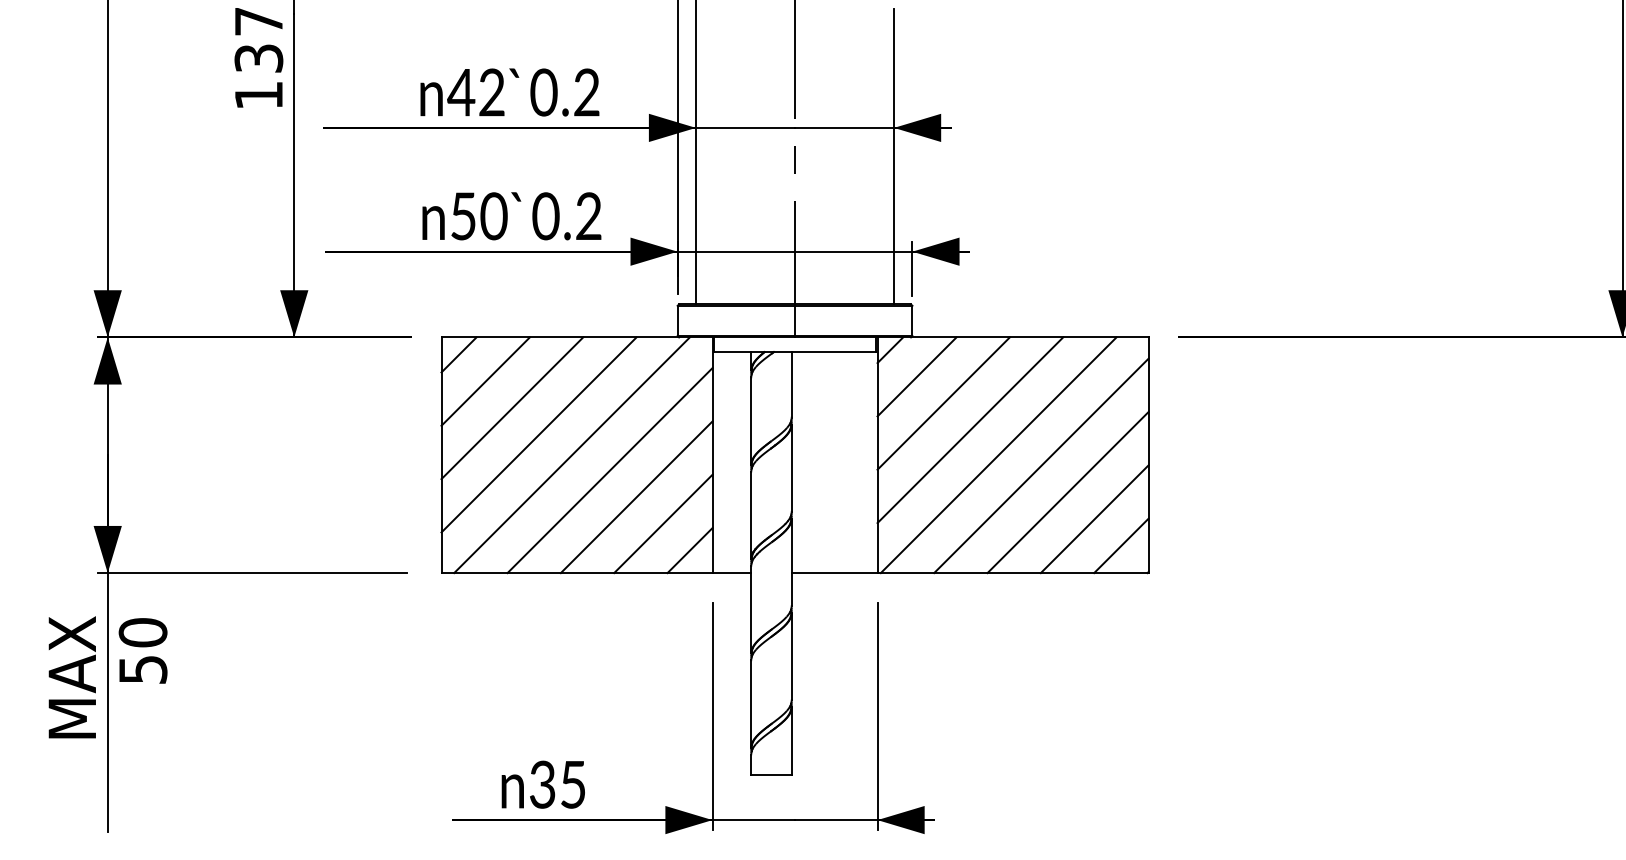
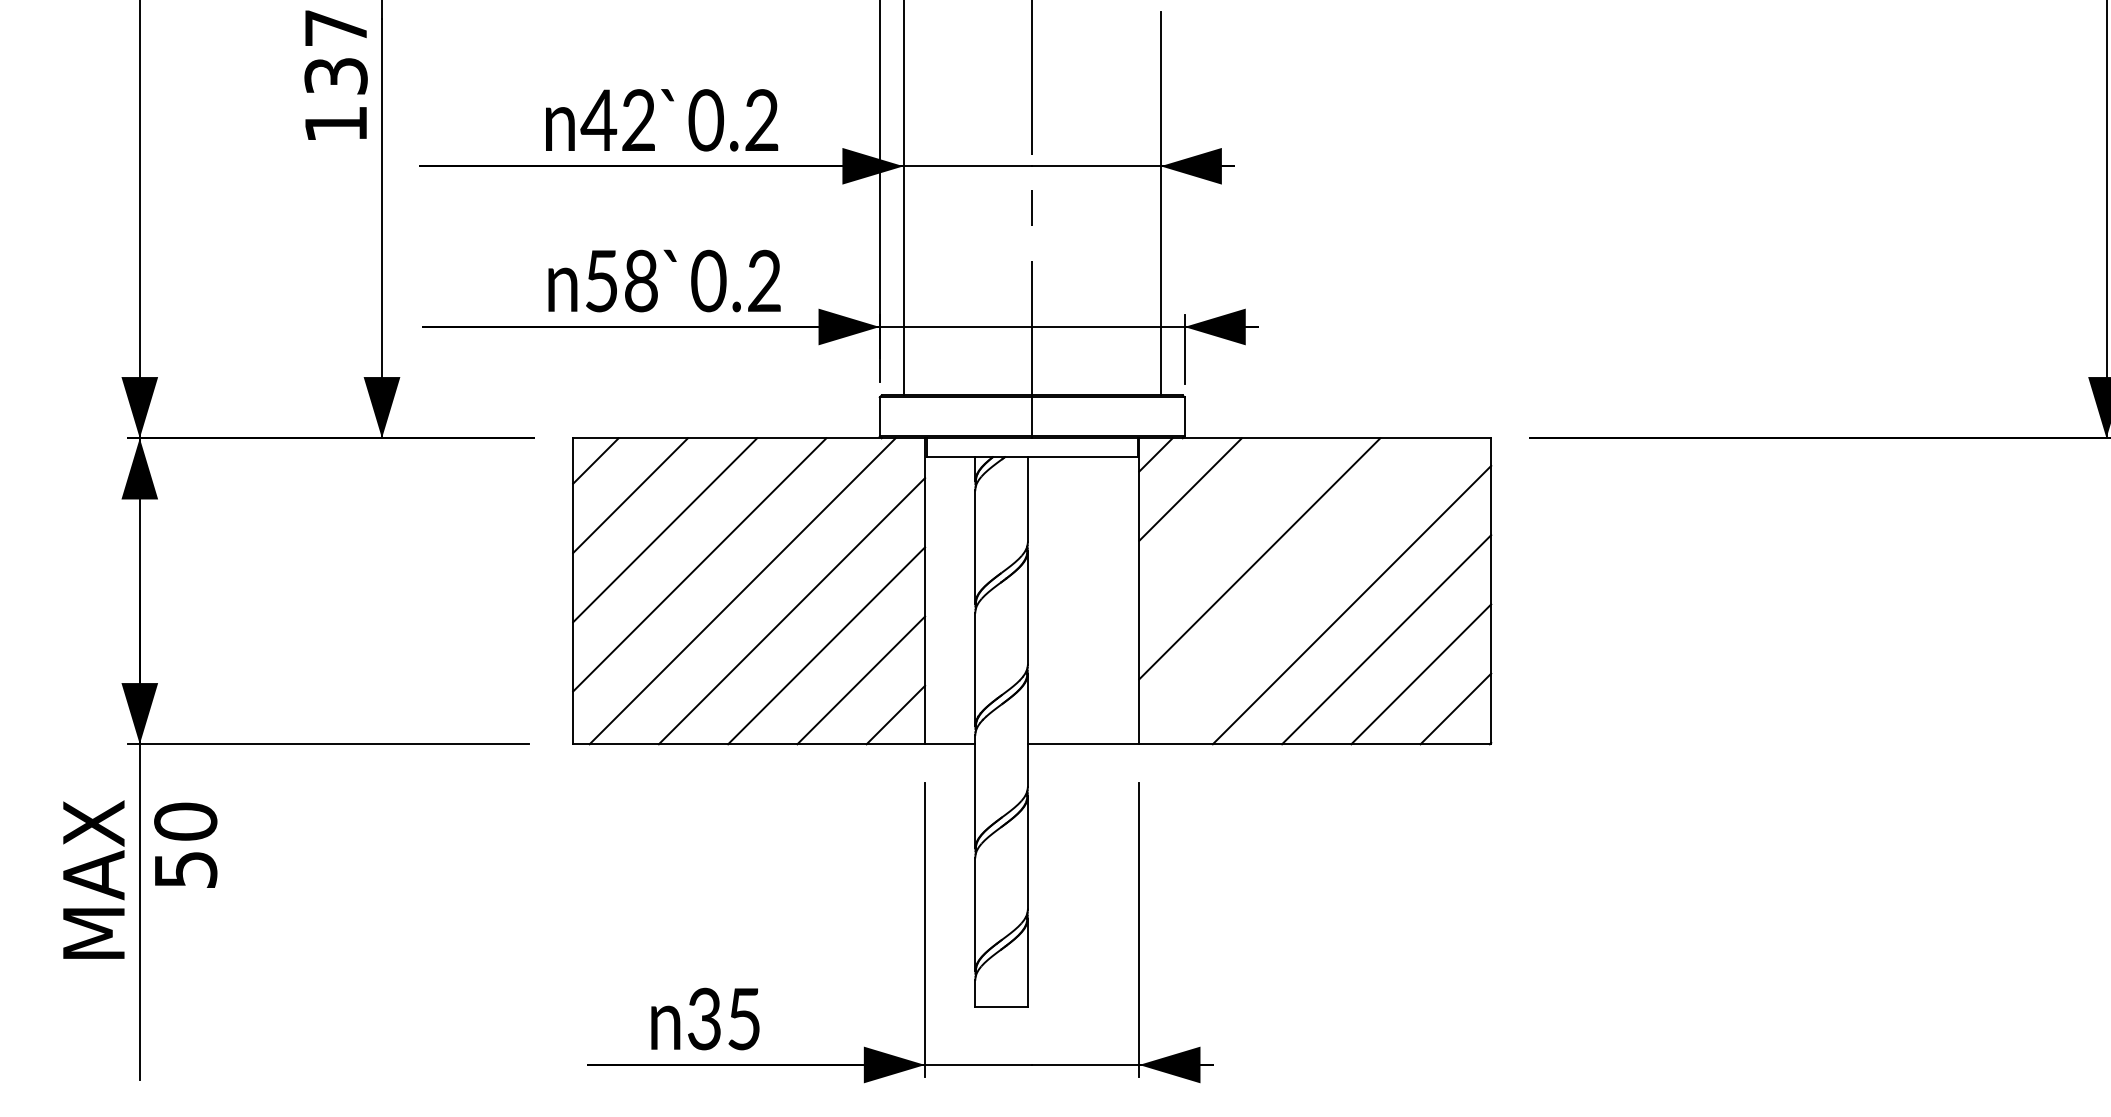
text: (494, 216) -> (641, 281), 50 -> 58
line: (943, 403) -> (1225, 524), removed
line: (998, 455) -> (1296, 591), removed

